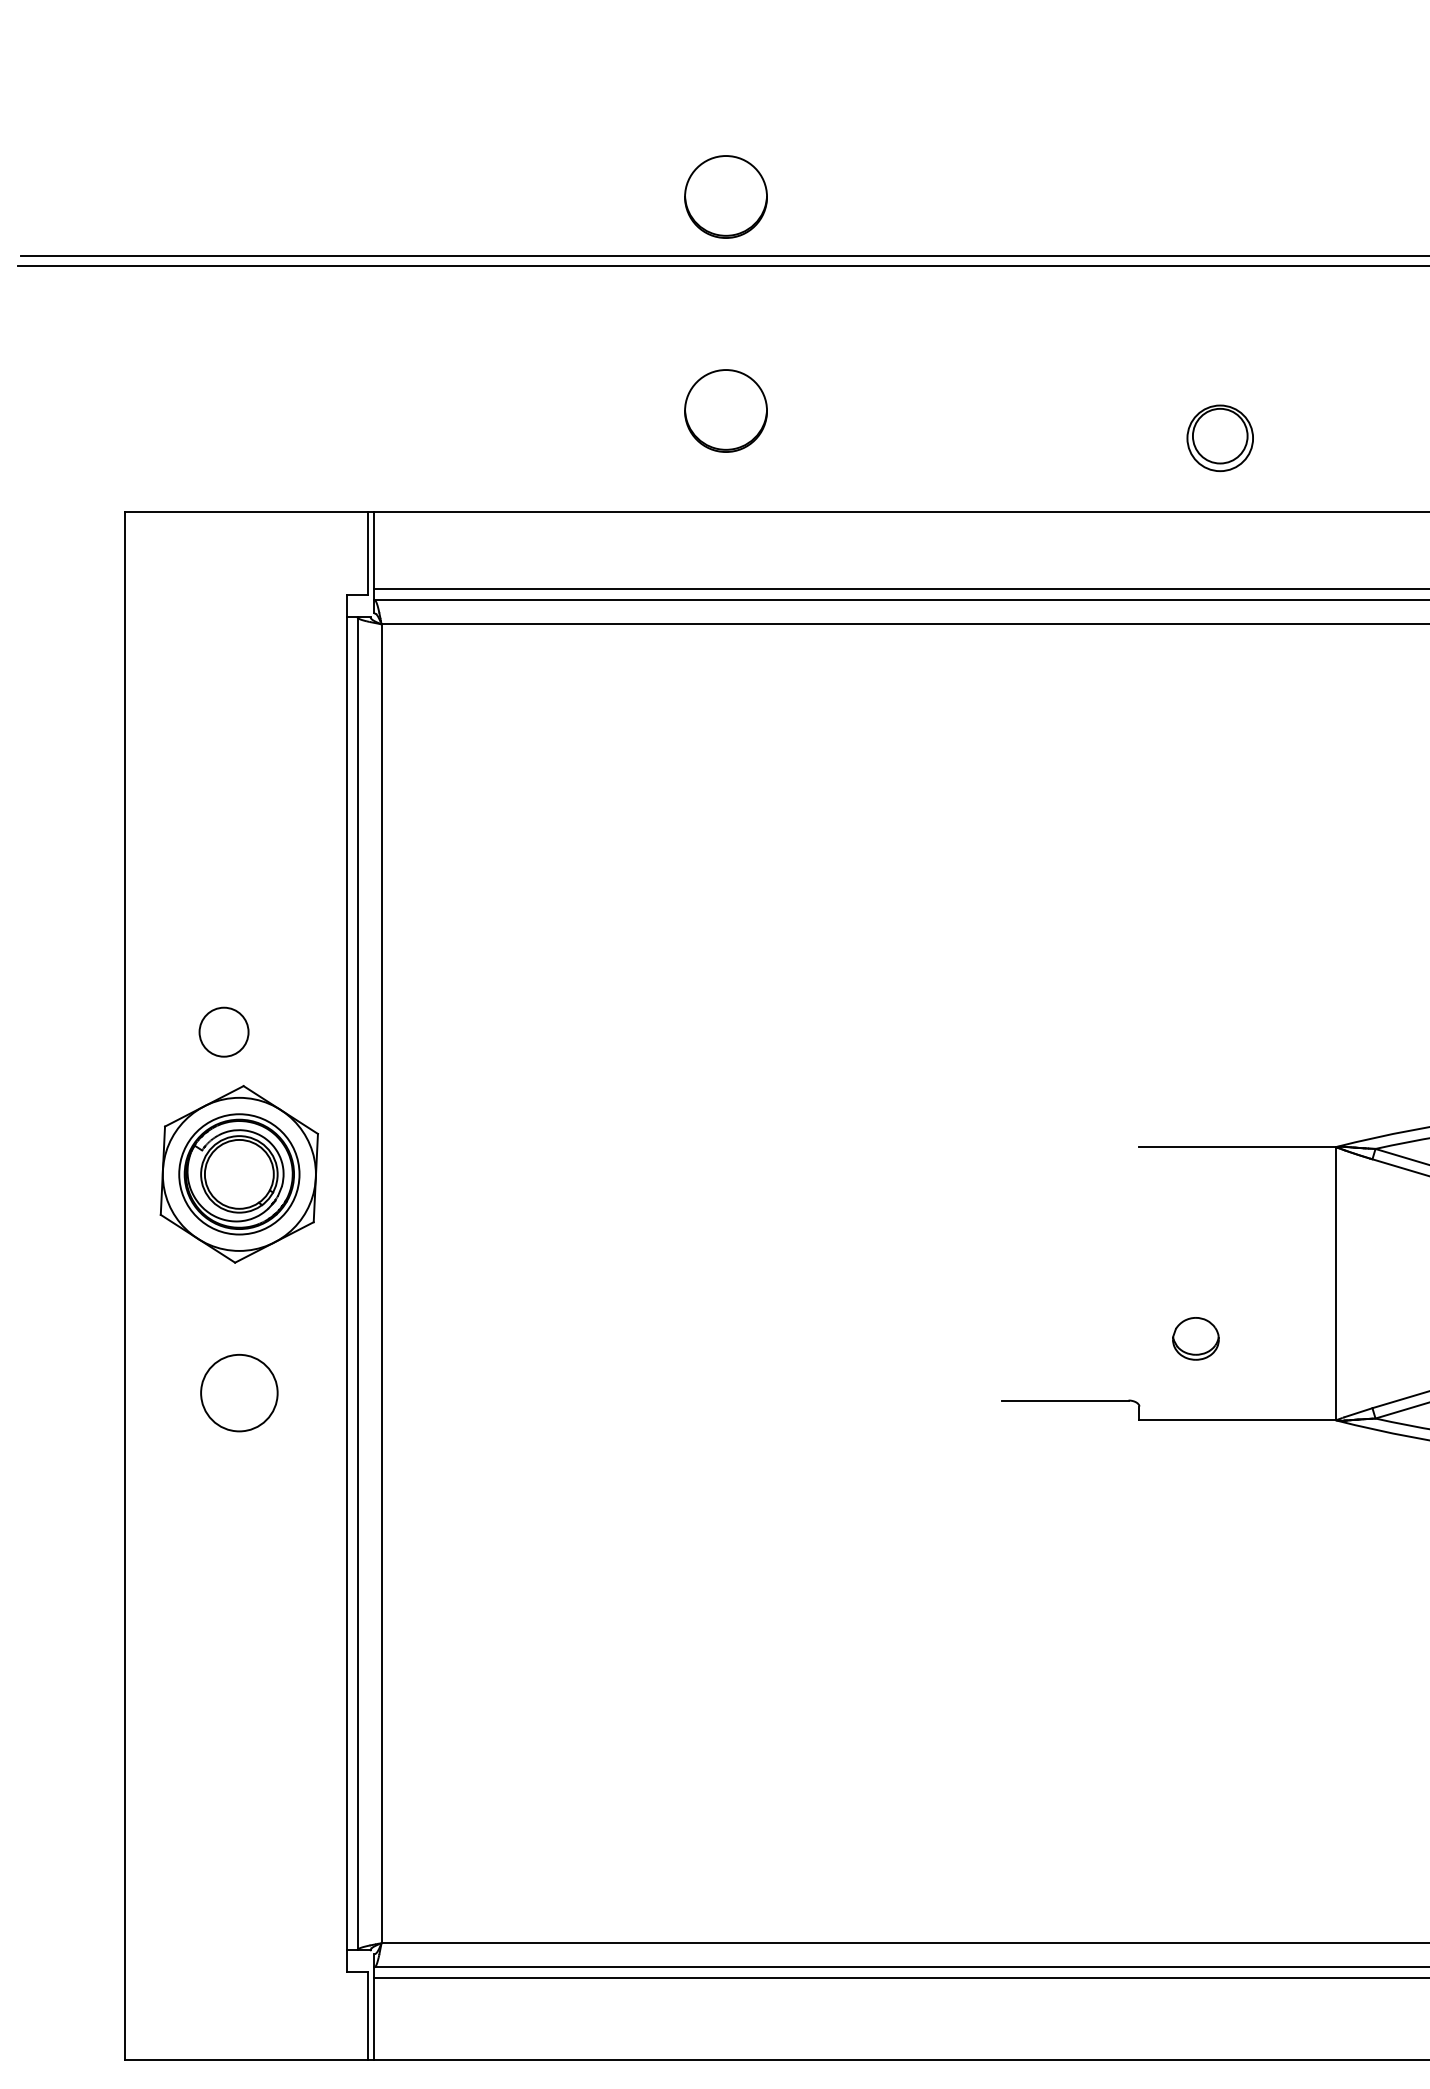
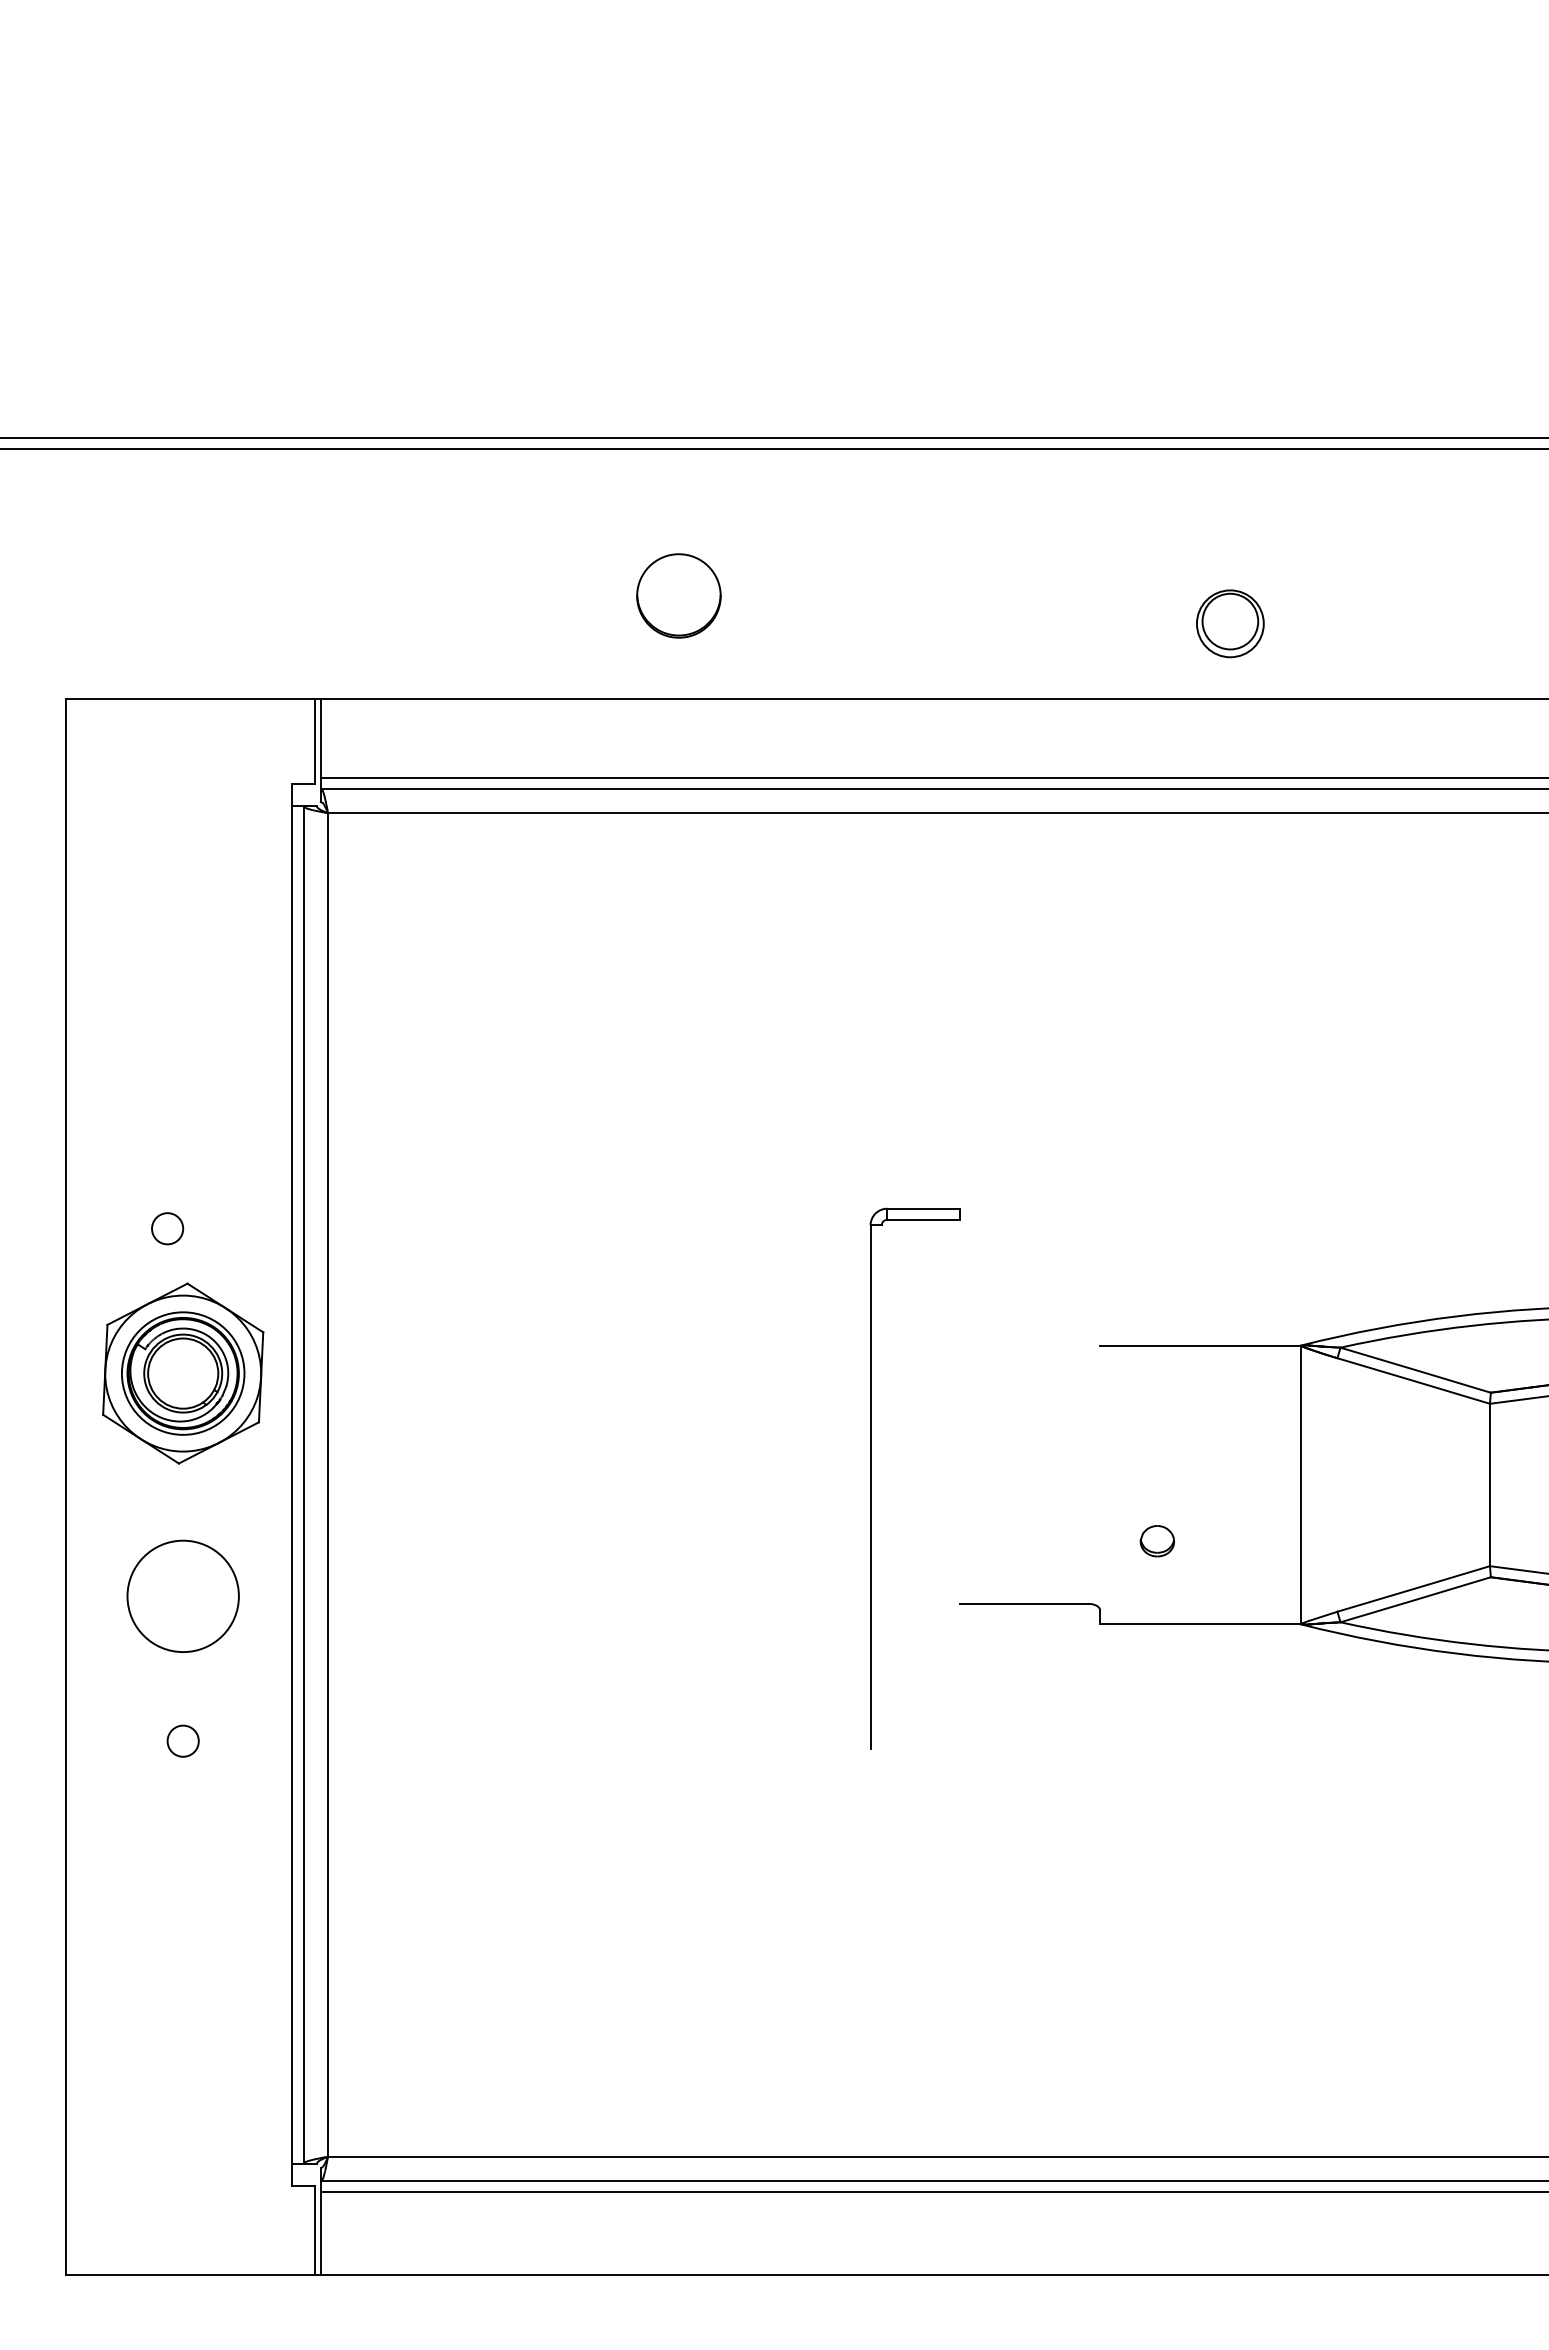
part: (725, 196) -> (678, 377), removed
part: (1220, 438) -> (1230, 623), moved
circle: (223, 1031) -> (167, 1228), size x0.62
part: (915, 1277) -> (871, 1478), added
part: (1194, 1339) -> (1156, 1541), size x0.71
circle: (238, 1393) -> (182, 1596), size x1.43
circle: (238, 1534) -> (182, 1740), added

